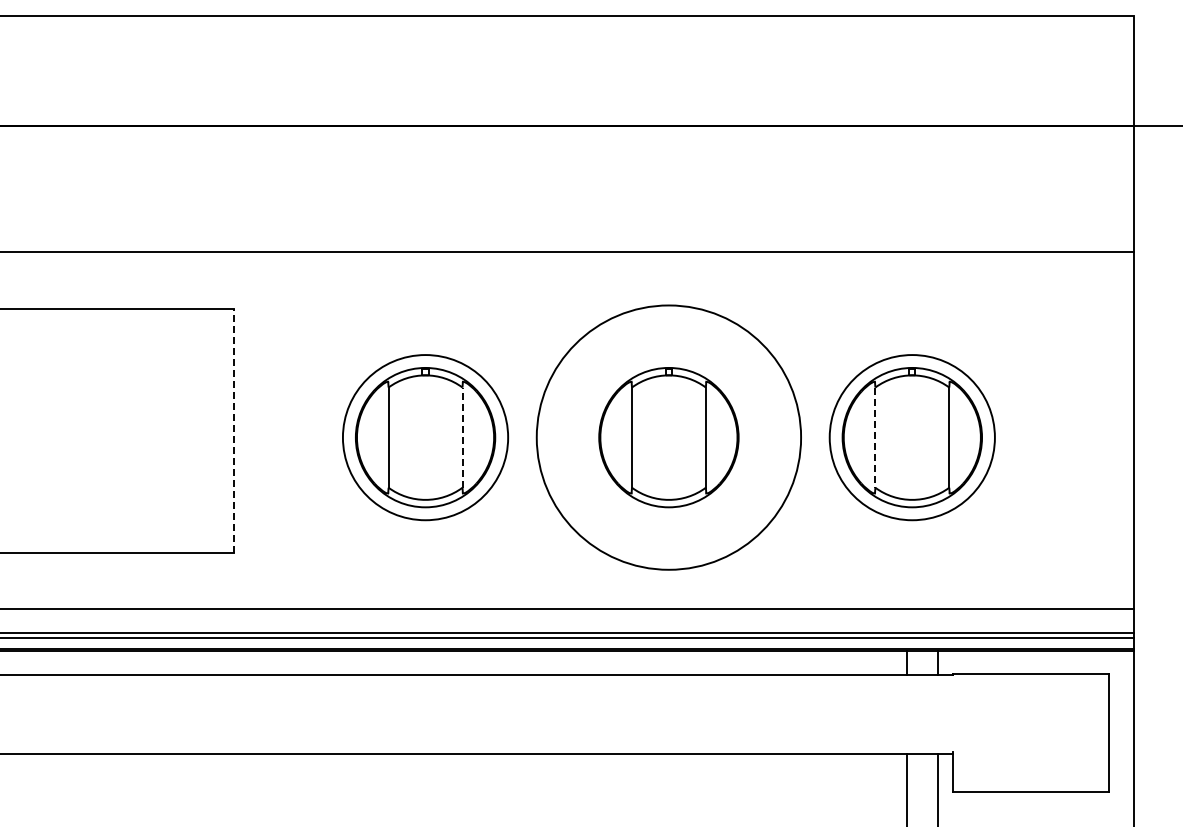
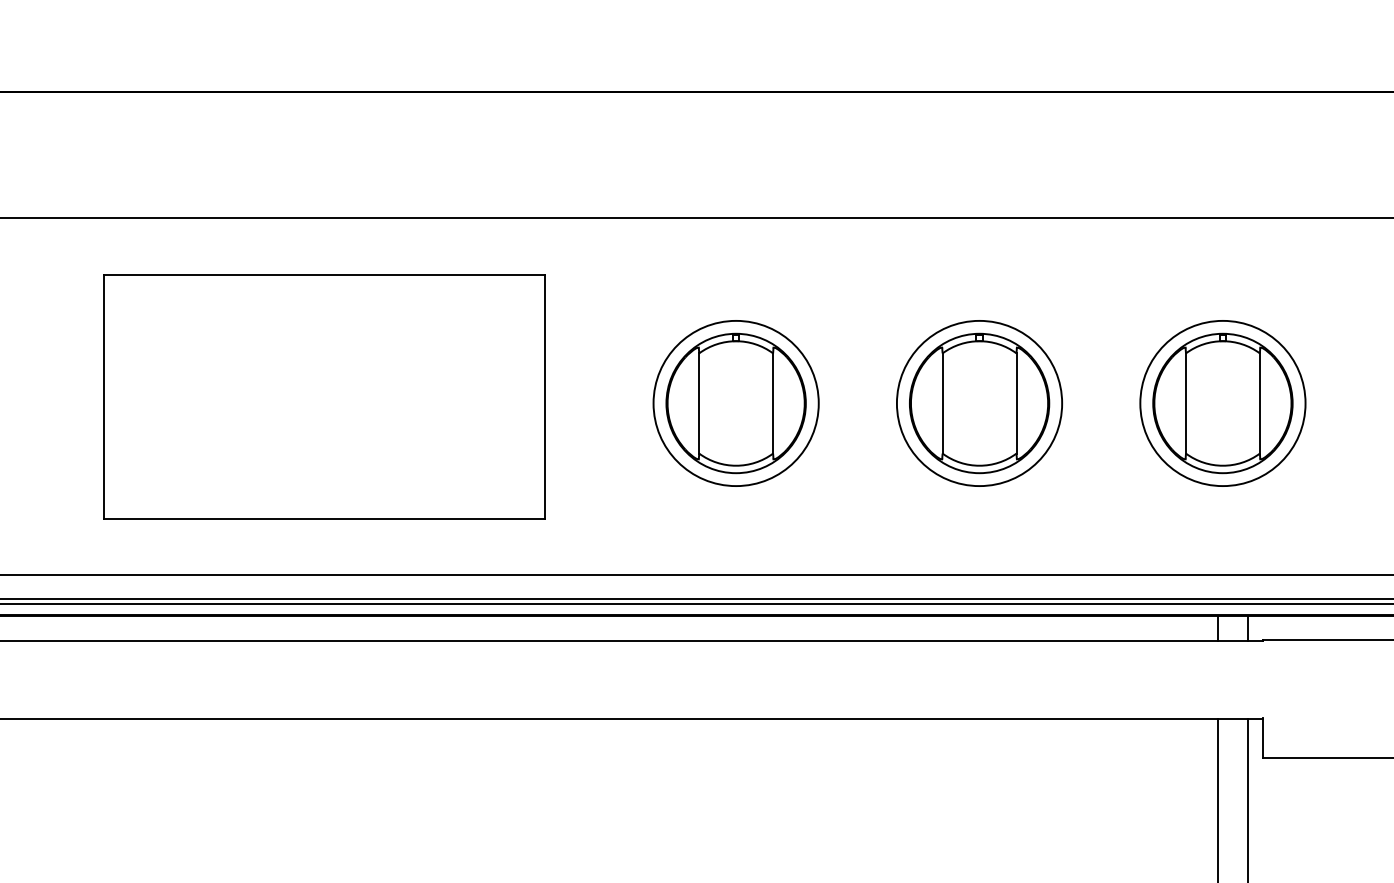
line: (234, 430) -> (545, 396), dashed -> solid
line: (462, 437) -> (773, 403), dashed -> solid
circle: (668, 437) -> (979, 403), size x0.62
line: (874, 437) -> (1185, 403), dashed -> solid

